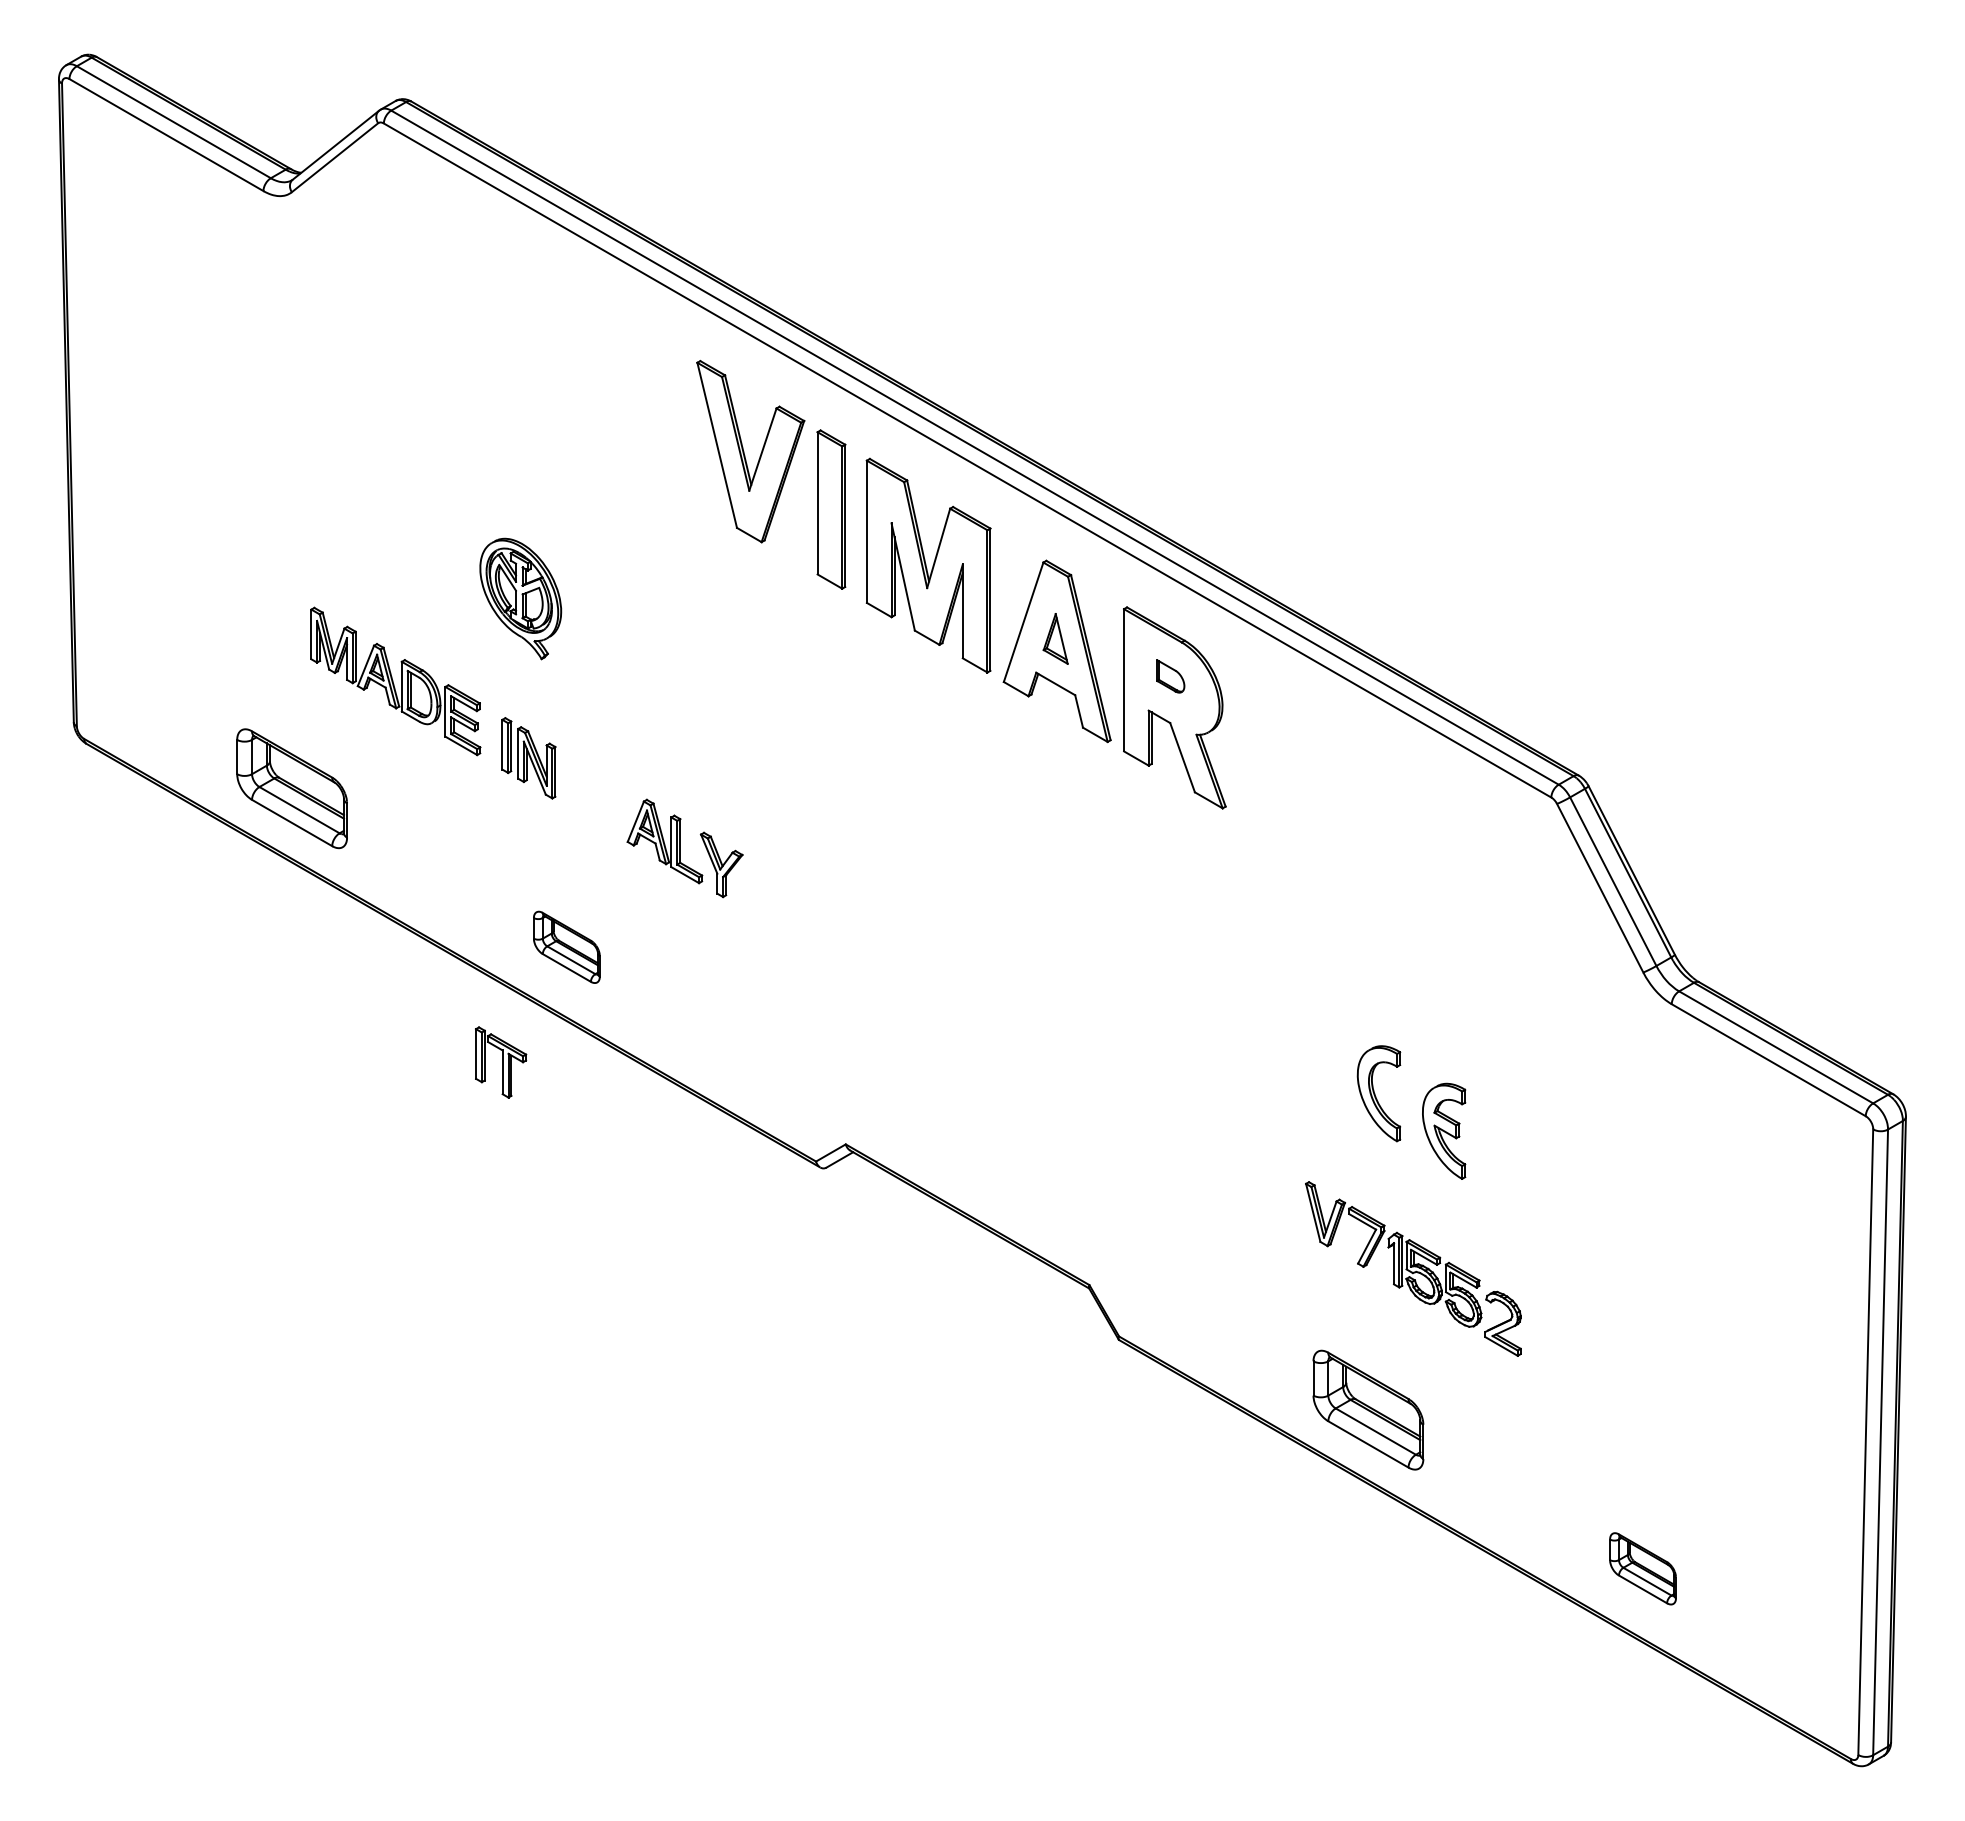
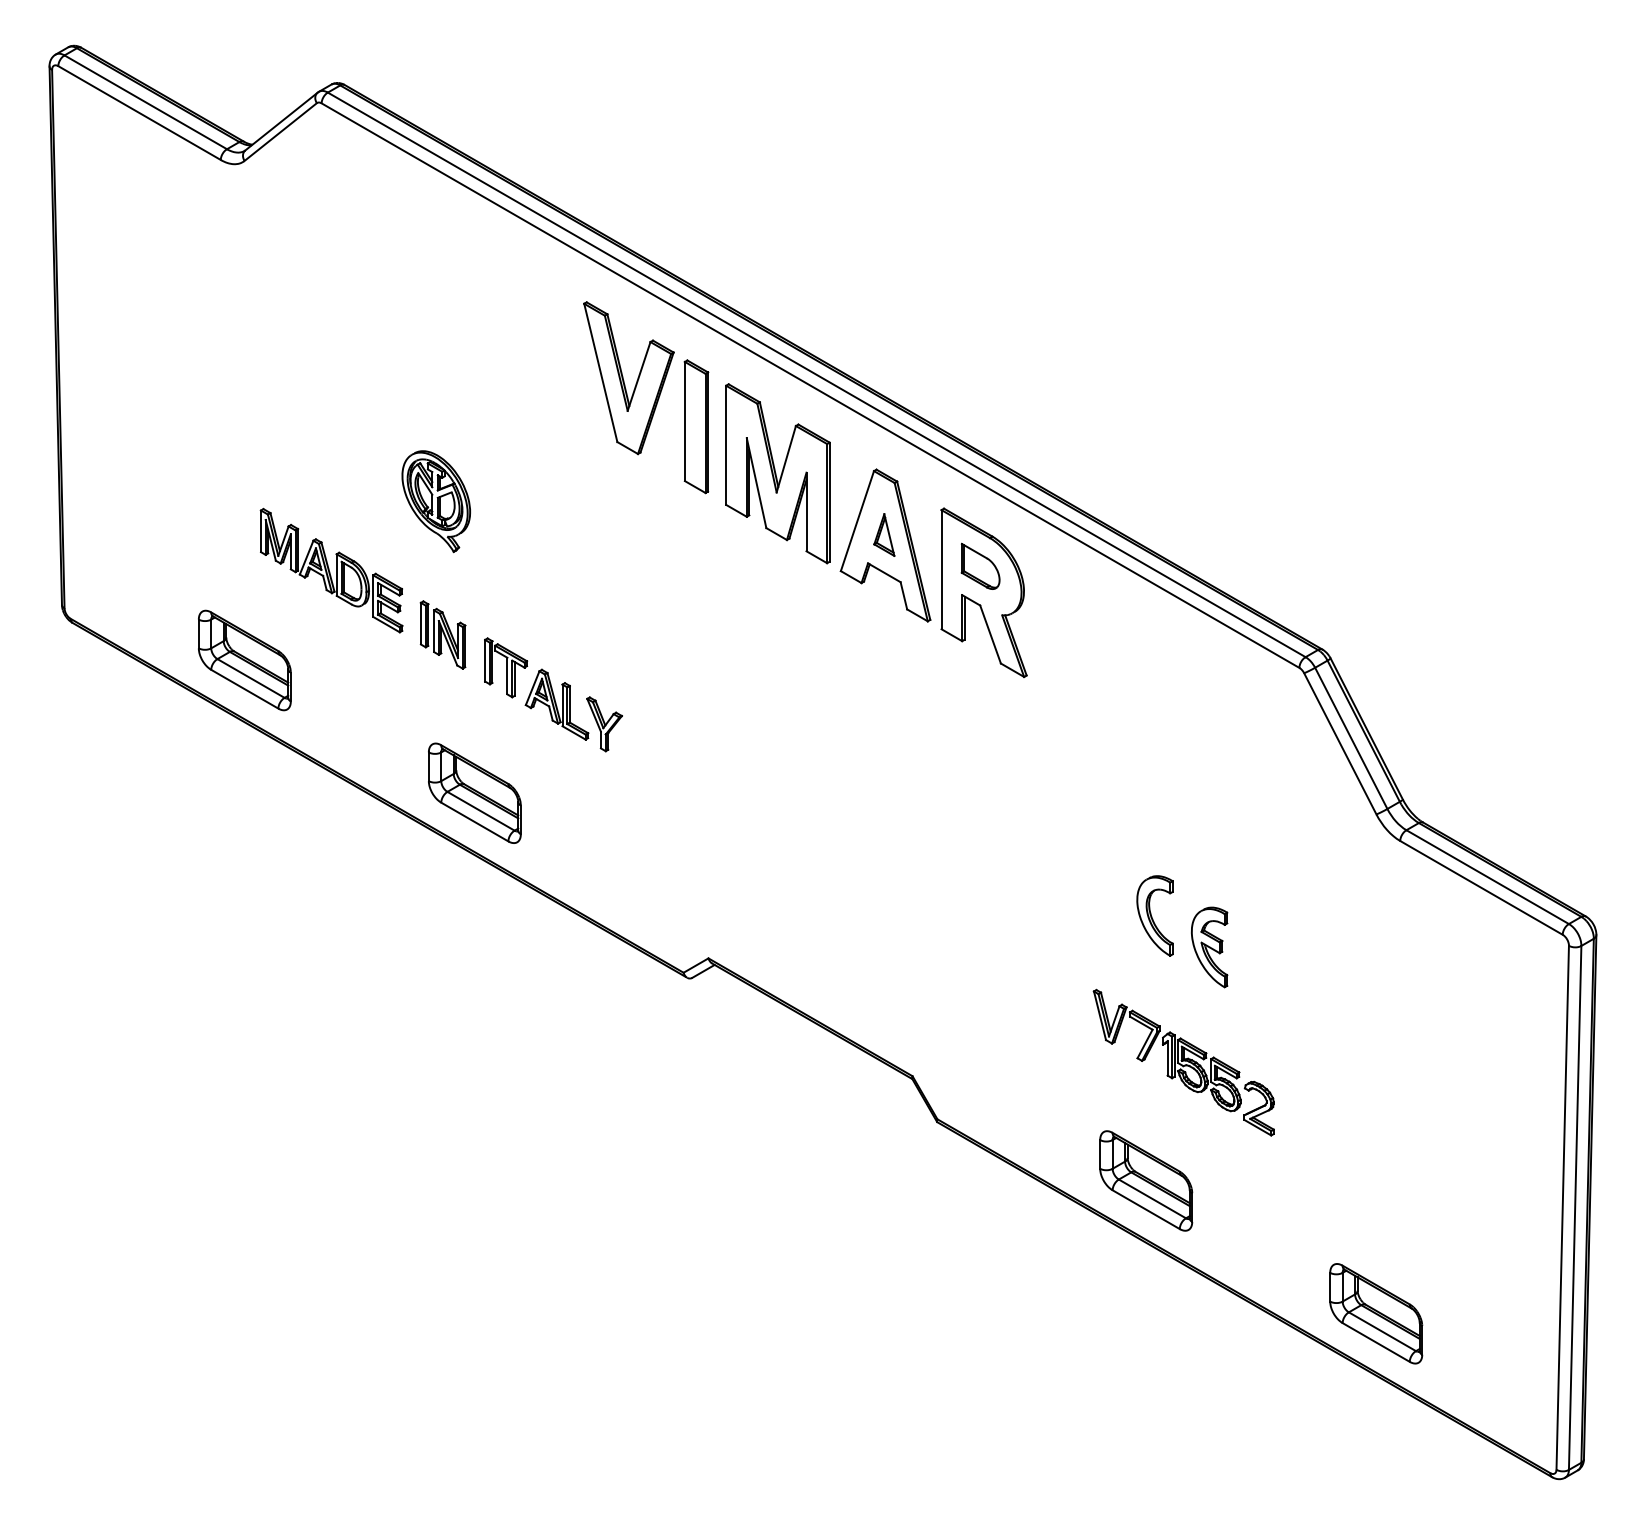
part: (1170, 676) -> (980, 566), size x1.67
part: (566, 947) -> (474, 793), size x1.67
part: (501, 1062) -> (506, 667), moved
part: (1642, 1568) -> (1375, 1313), size x1.67

